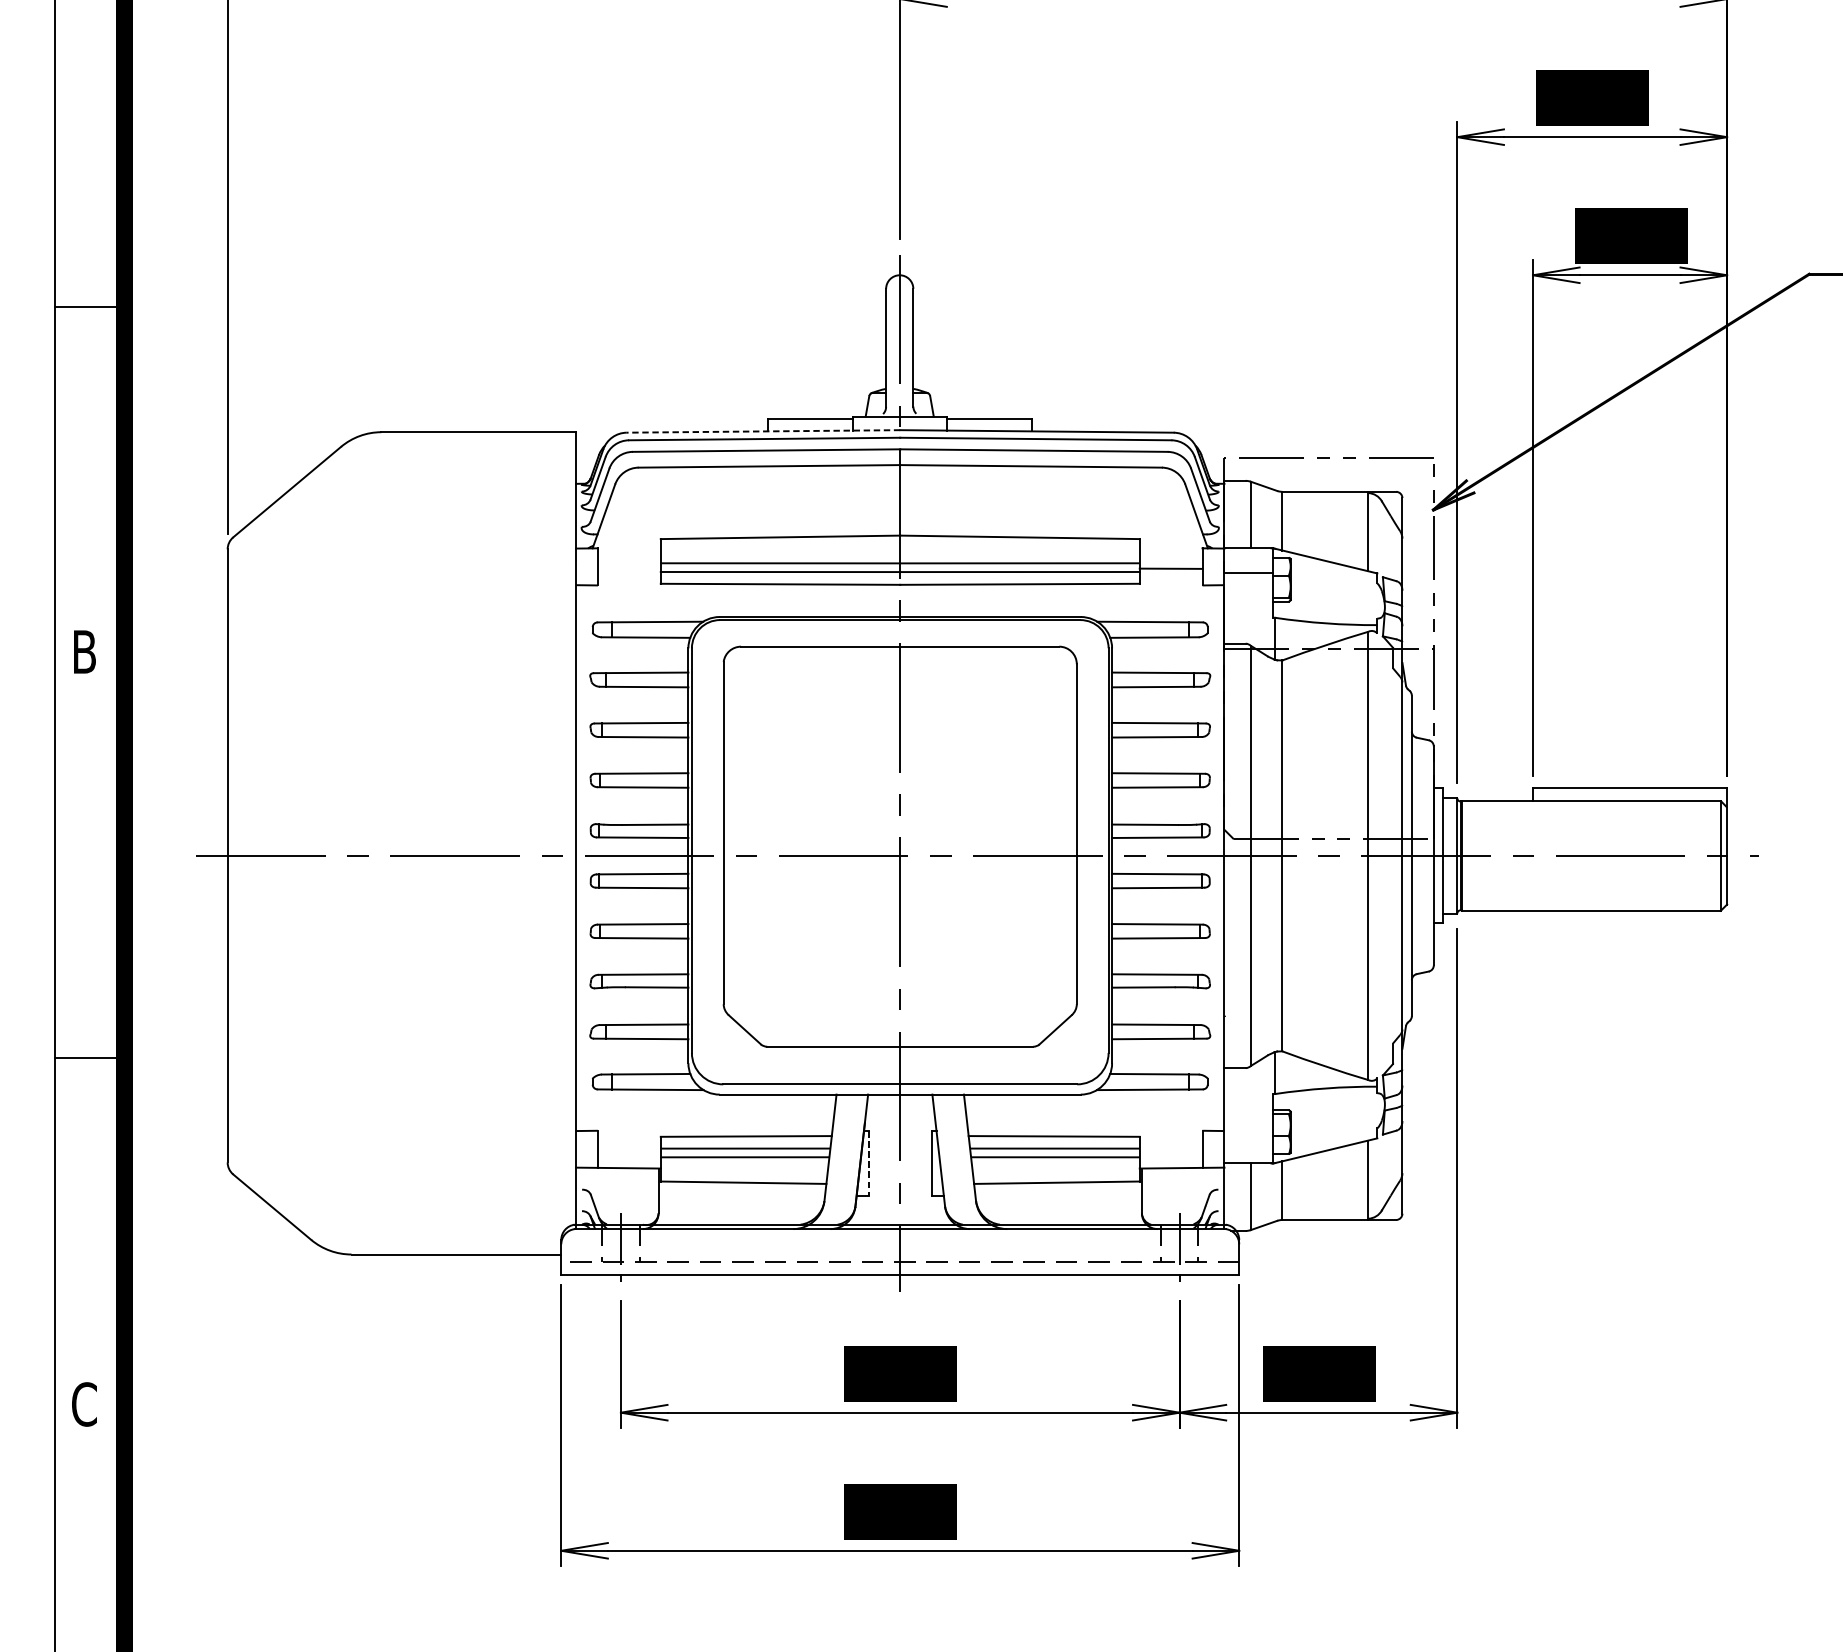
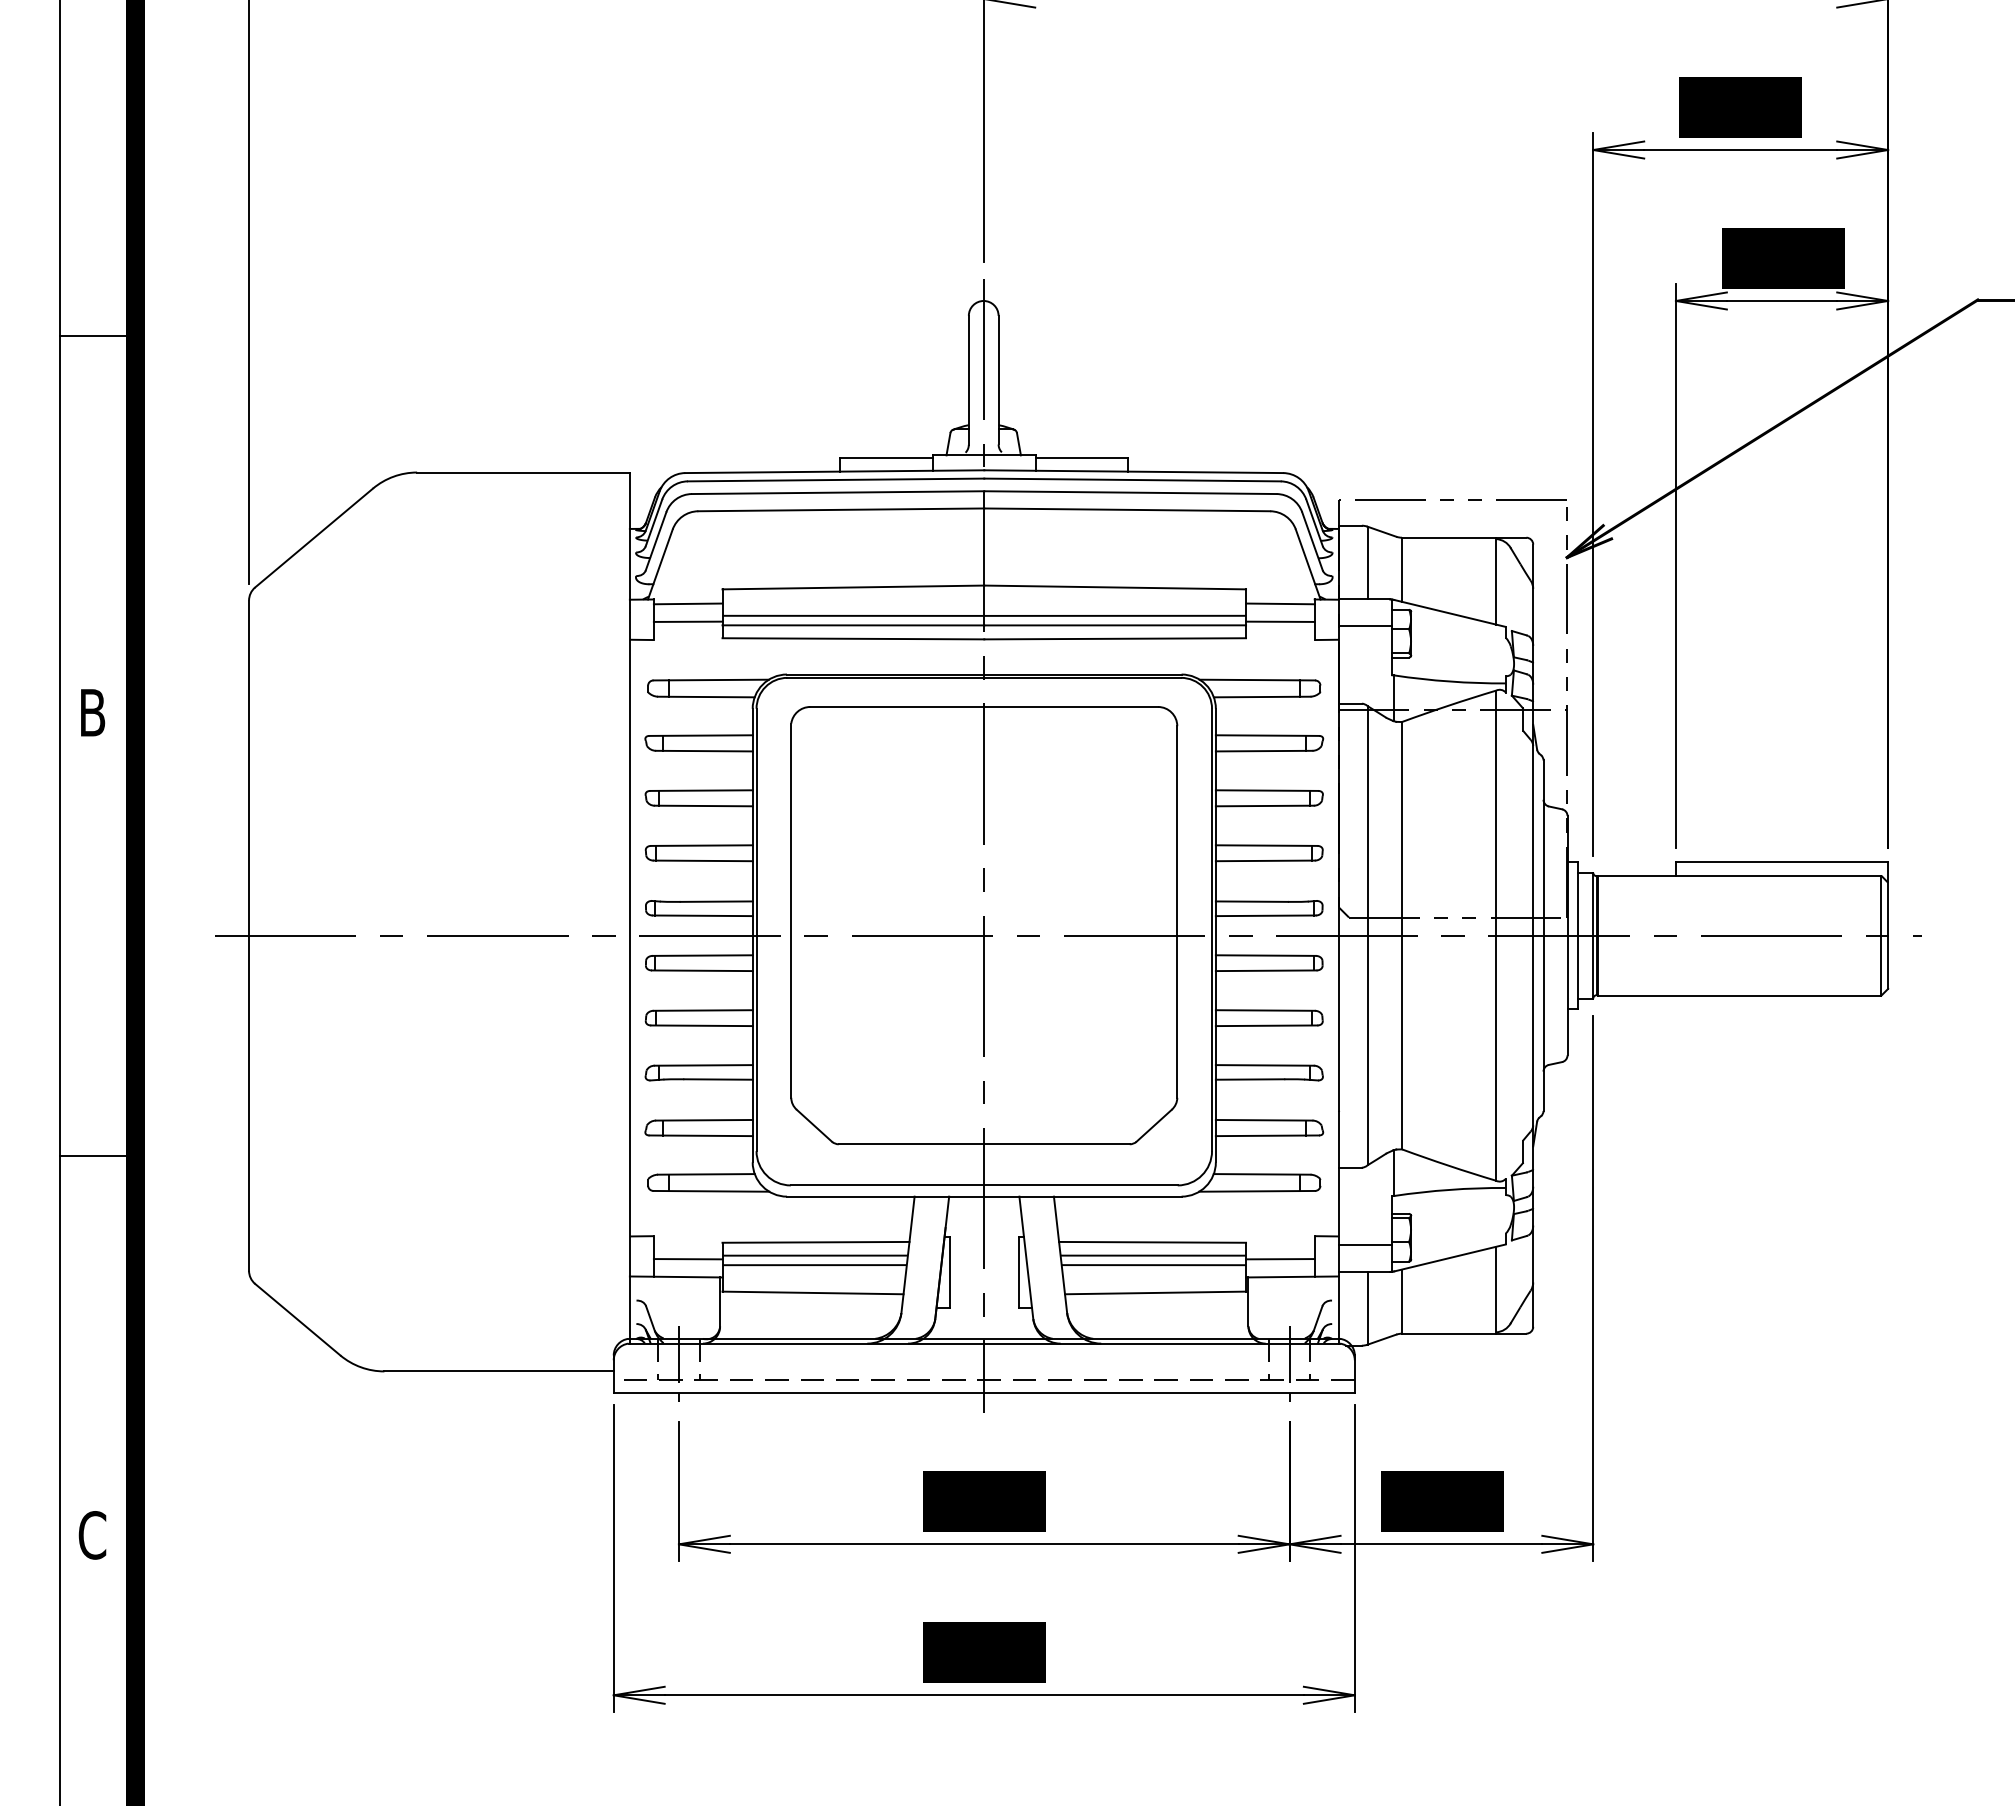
line: (763, 431) -> (834, 471), dashed -> solid
line: (628, 552) -> (687, 603), added
line: (1171, 552) -> (1280, 603), added
line: (628, 568) -> (687, 621), added
line: (1248, 1139) -> (1365, 1245), added
line: (628, 1152) -> (687, 1259), added
line: (1171, 1152) -> (1280, 1259), added
line: (868, 1164) -> (949, 1272), dashed -> solid

